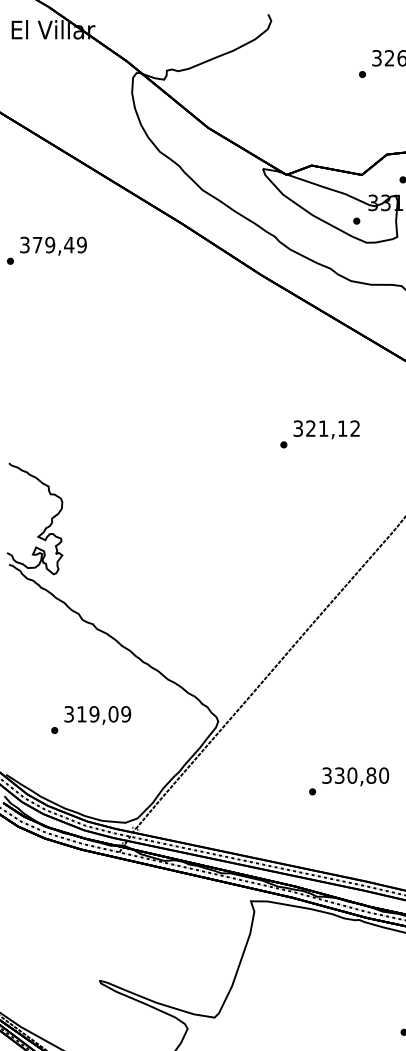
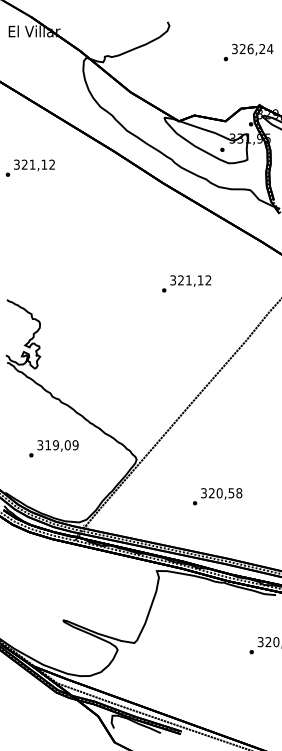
text: (59, 244) -> (38, 164), 379,49 -> 321,12
text: (319, 433) -> (186, 283), moved
text: (90, 719) -> (53, 448), moved
text: (361, 776) -> (225, 493), 330,80 -> 320,58

